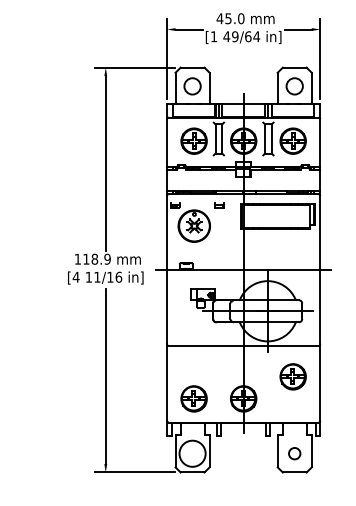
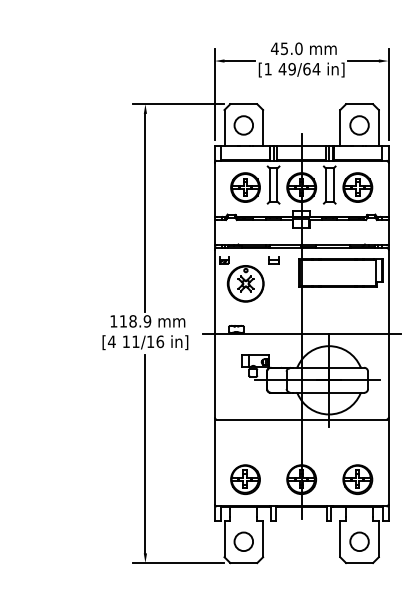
part: (292, 376) -> (357, 479), moved
circle: (192, 453) -> (243, 541), size x0.62
circle: (294, 453) -> (359, 541), size x1.43

